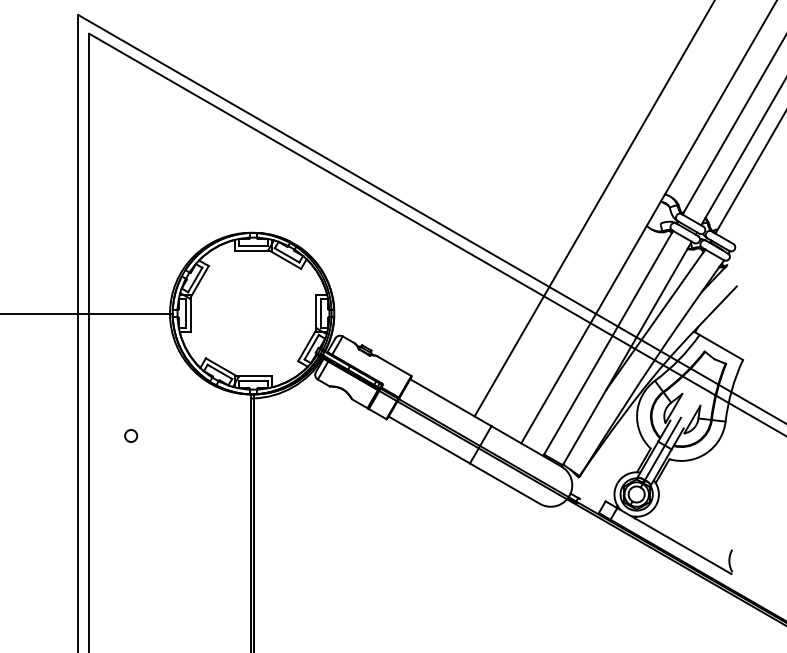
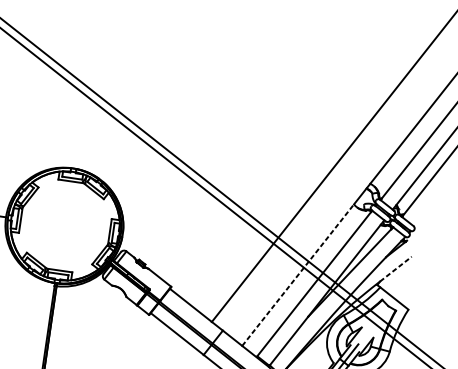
line: (717, 306) -> (395, 269), solid -> dashed
line: (584, 334) -> (298, 275), solid -> dashed

